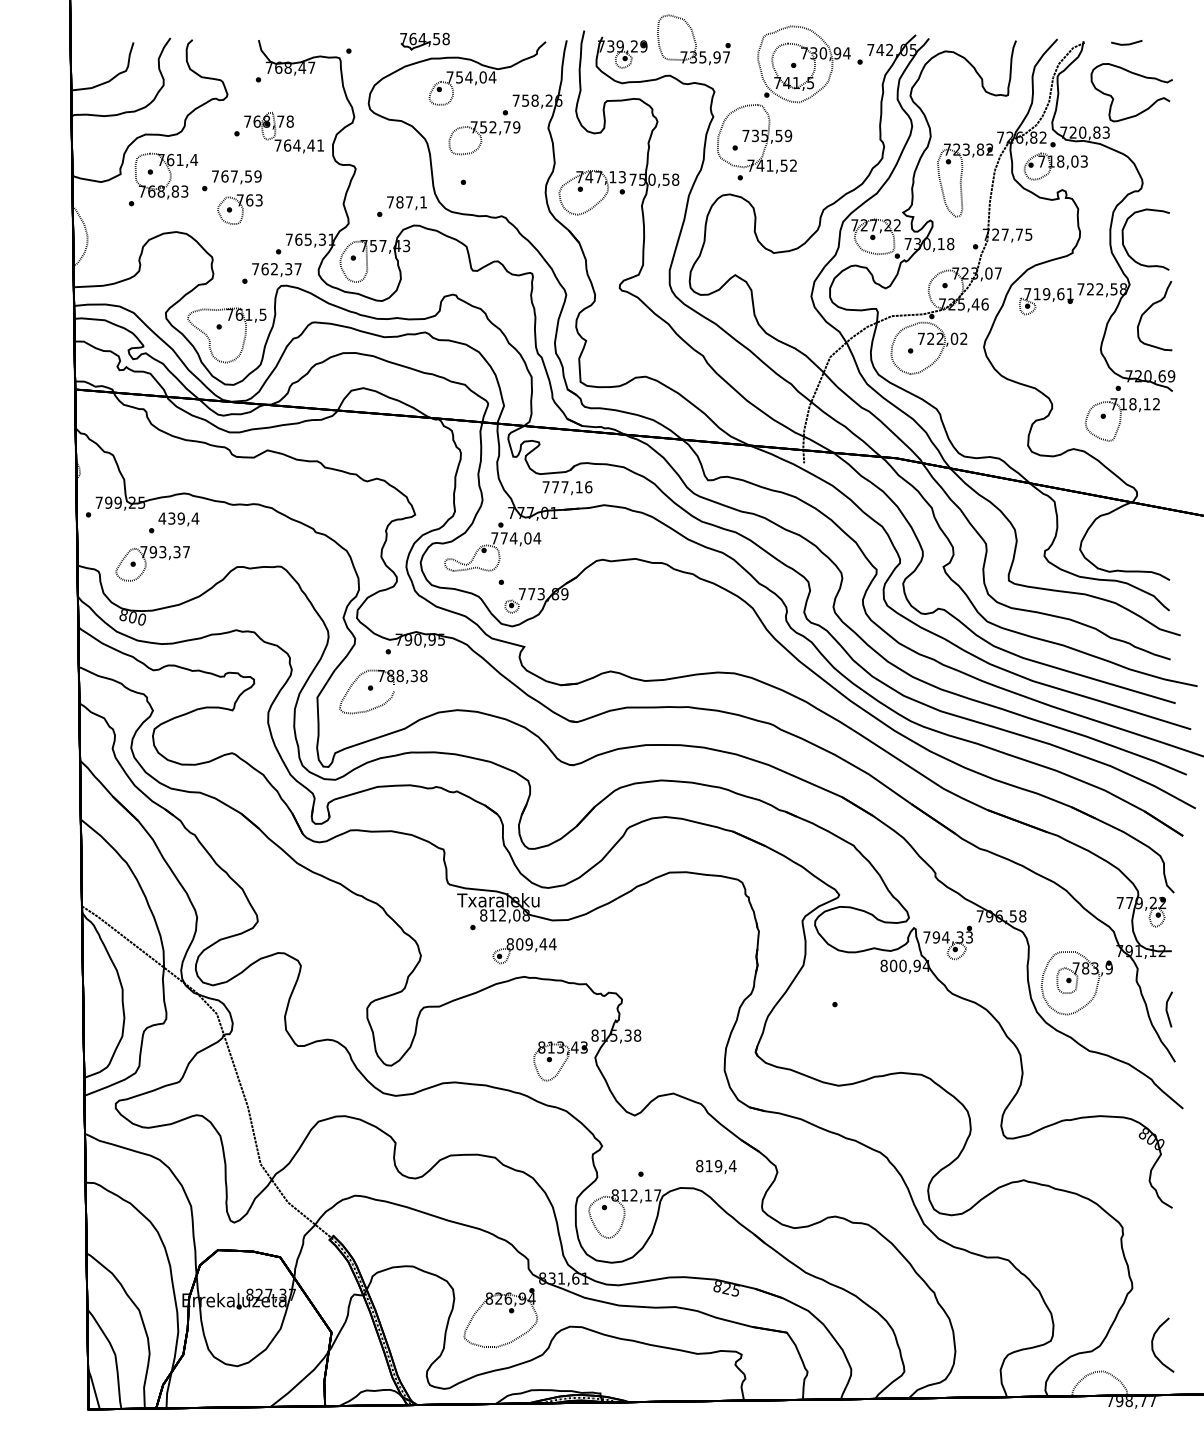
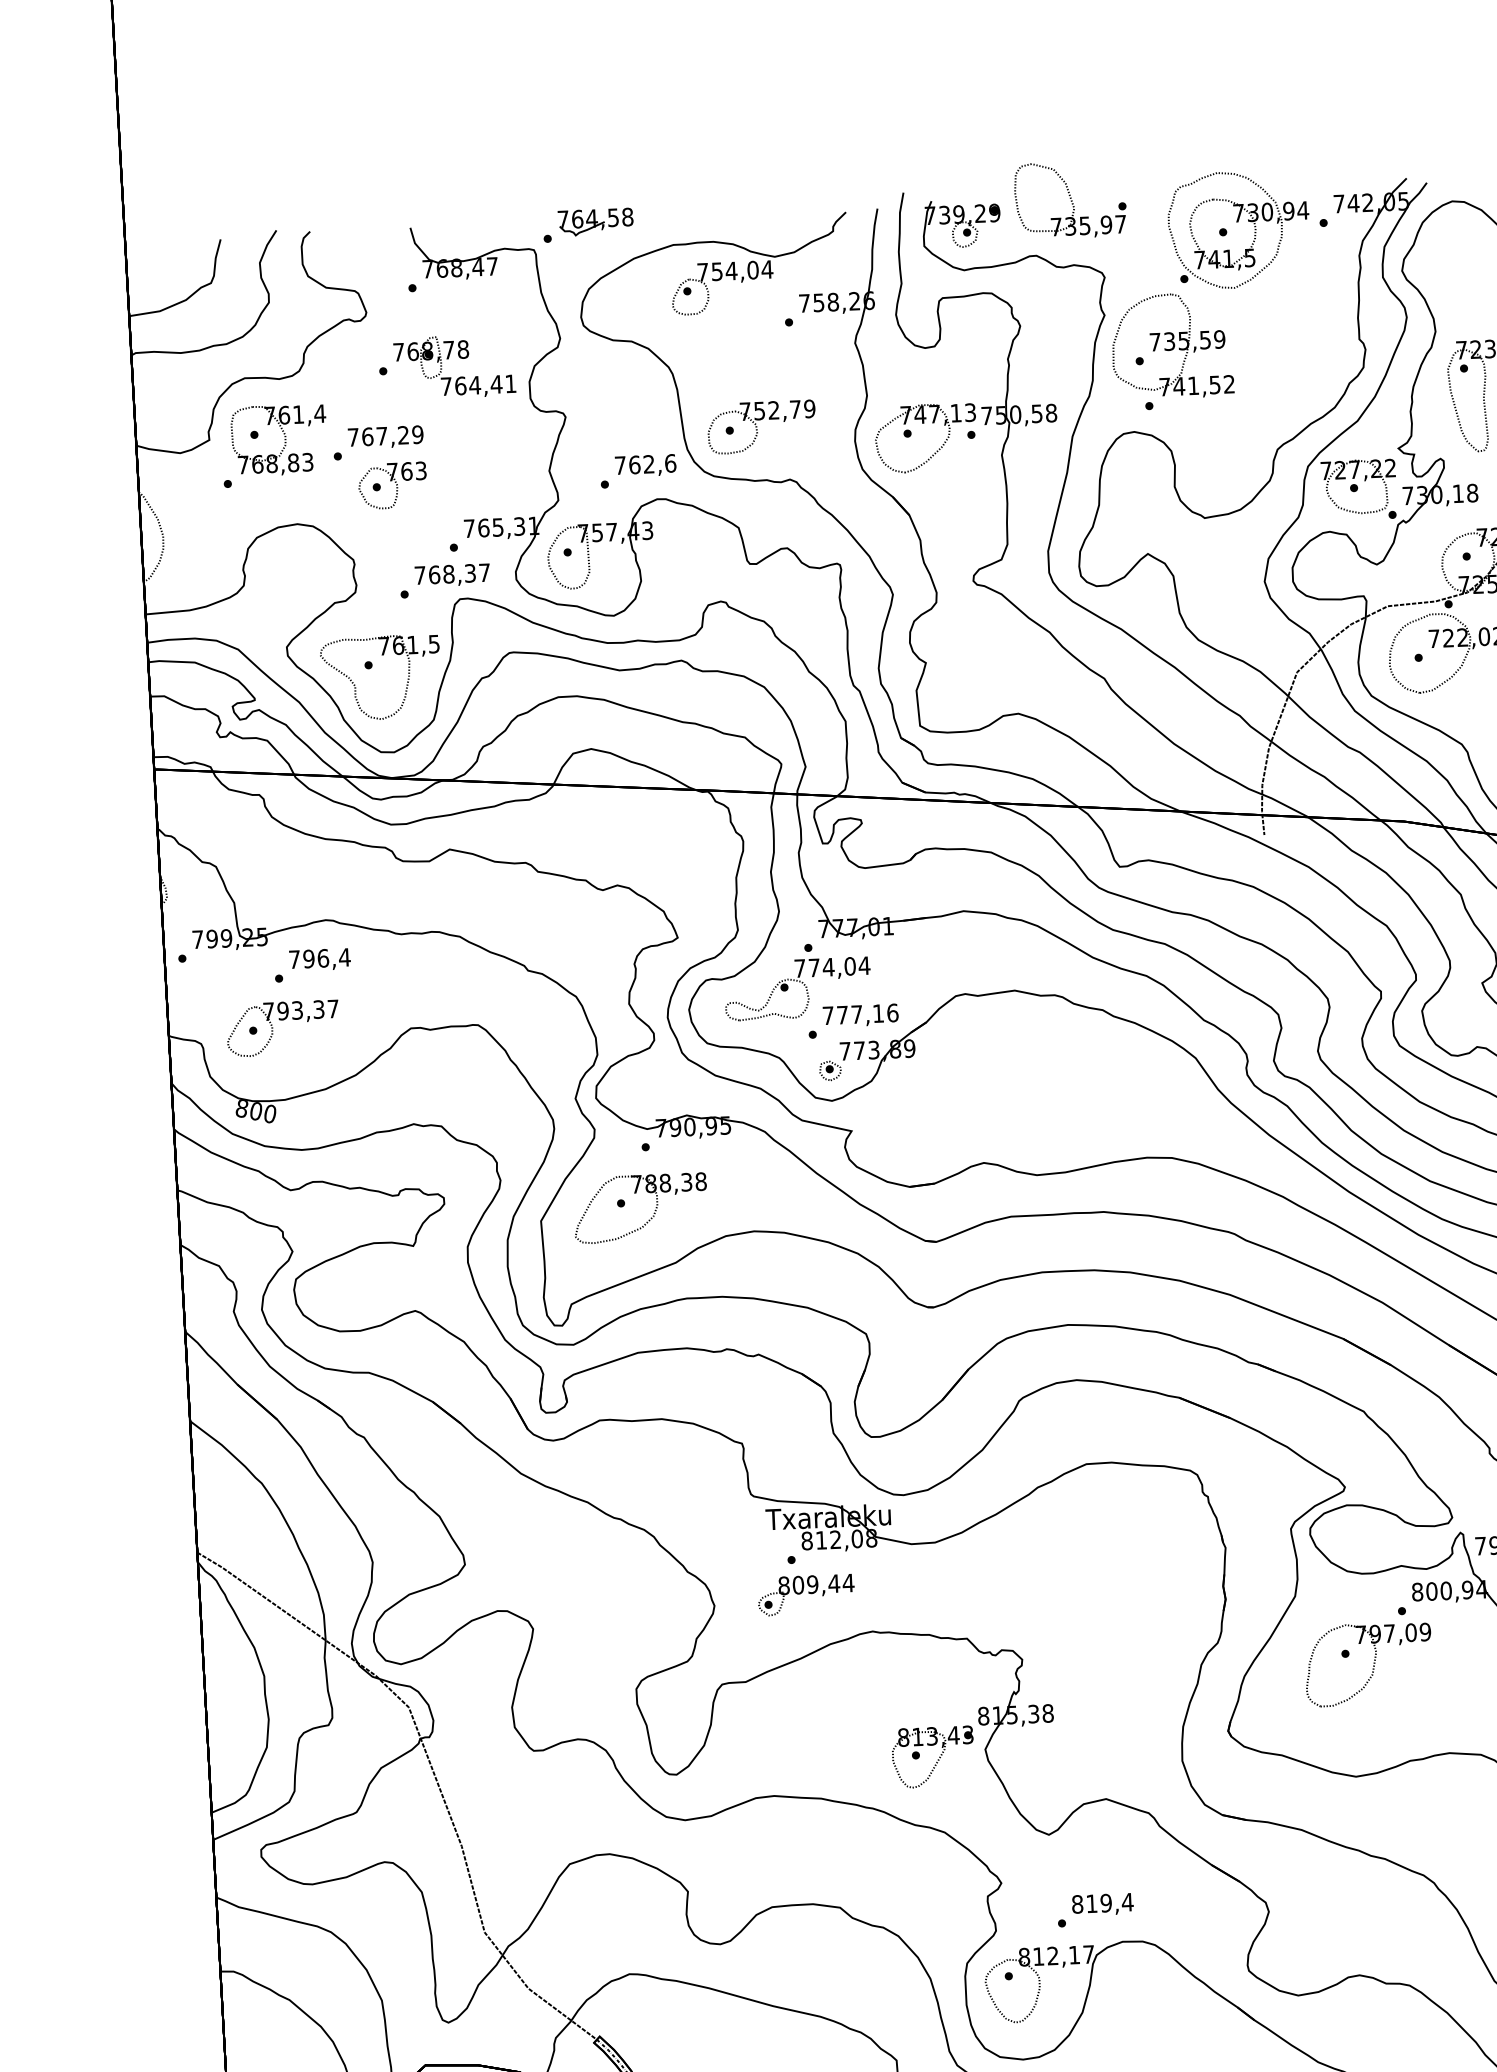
part: (424, 41) -> (595, 222), moved
part: (484, 138) -> (761, 427), moved
text: (248, 176) -> (403, 435), 767,59 -> 767,29
text: (411, 202) -> (652, 464), 787,1 -> 762,6
text: (274, 269) -> (448, 574), 762,37 -> 768,37
text: (567, 488) -> (860, 1016), moved
text: (171, 518) -> (308, 958), 439,4 -> 796,4
part: (524, 951) -> (806, 1595), moved
part: (849, 1007) -> (1367, 1657), added
text: (716, 1166) -> (1103, 1903), moved

